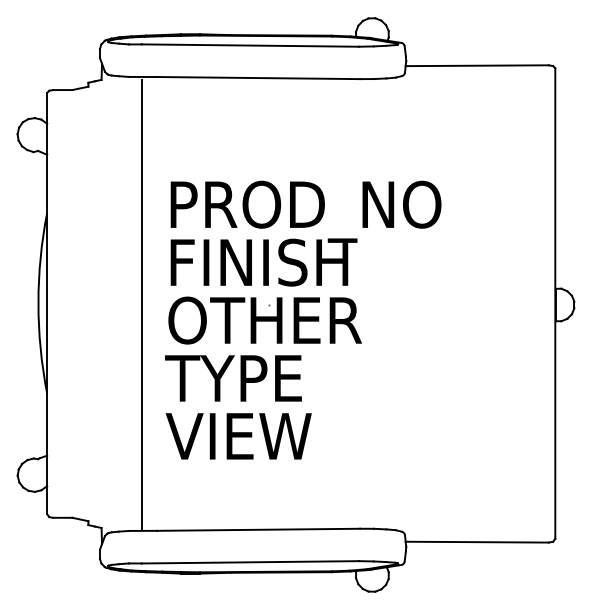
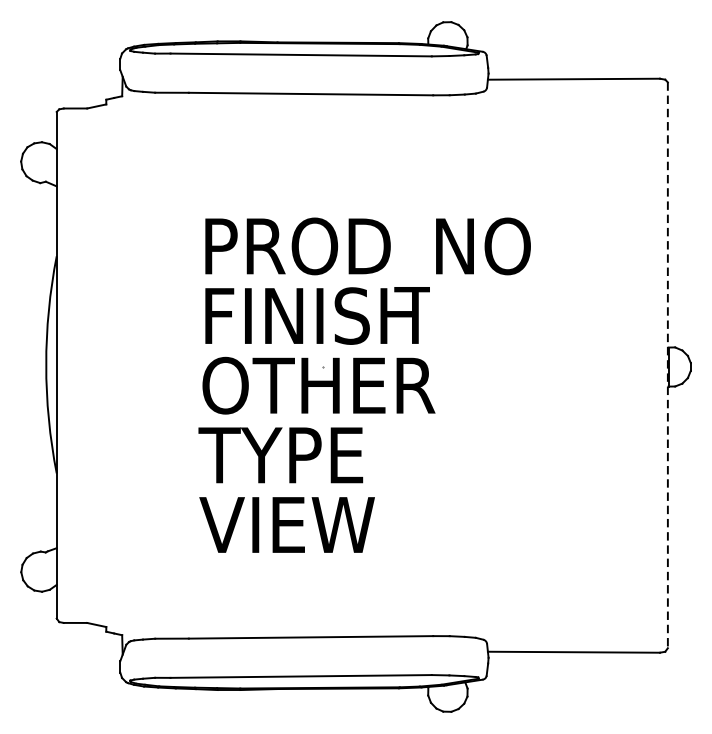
line: (142, 304) -> (171, 366), removed
line: (555, 304) -> (668, 366), solid -> dashed

